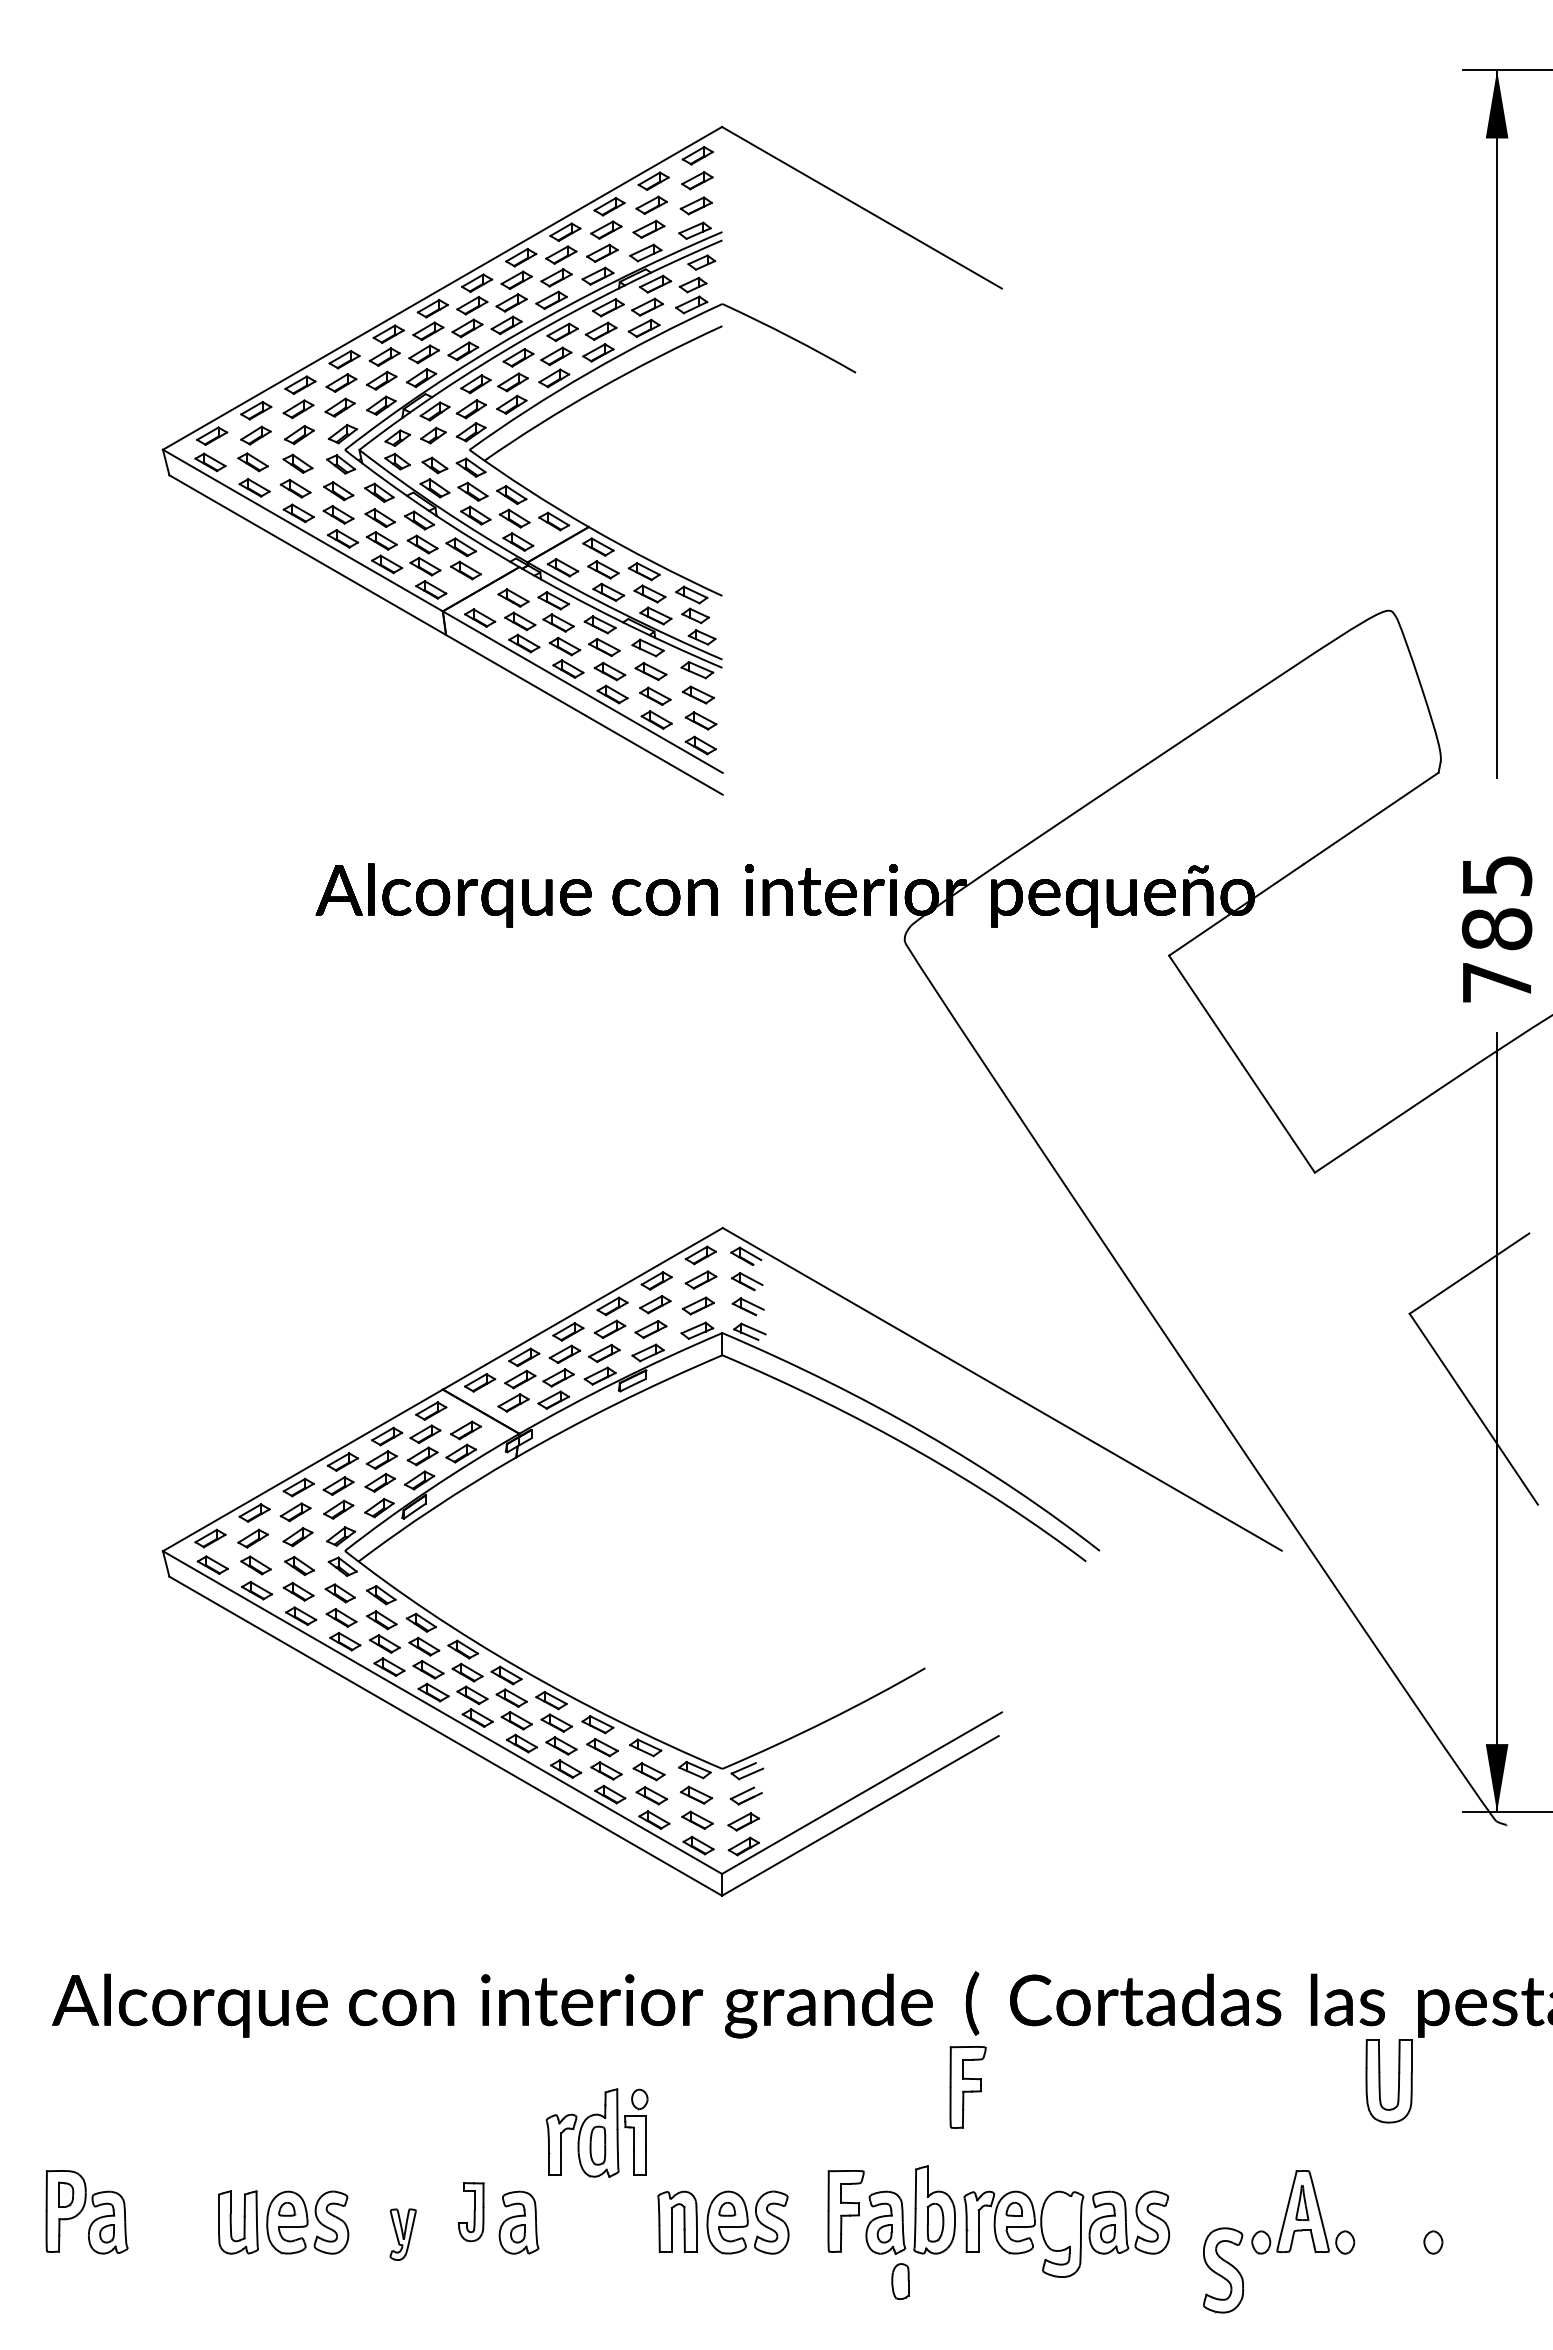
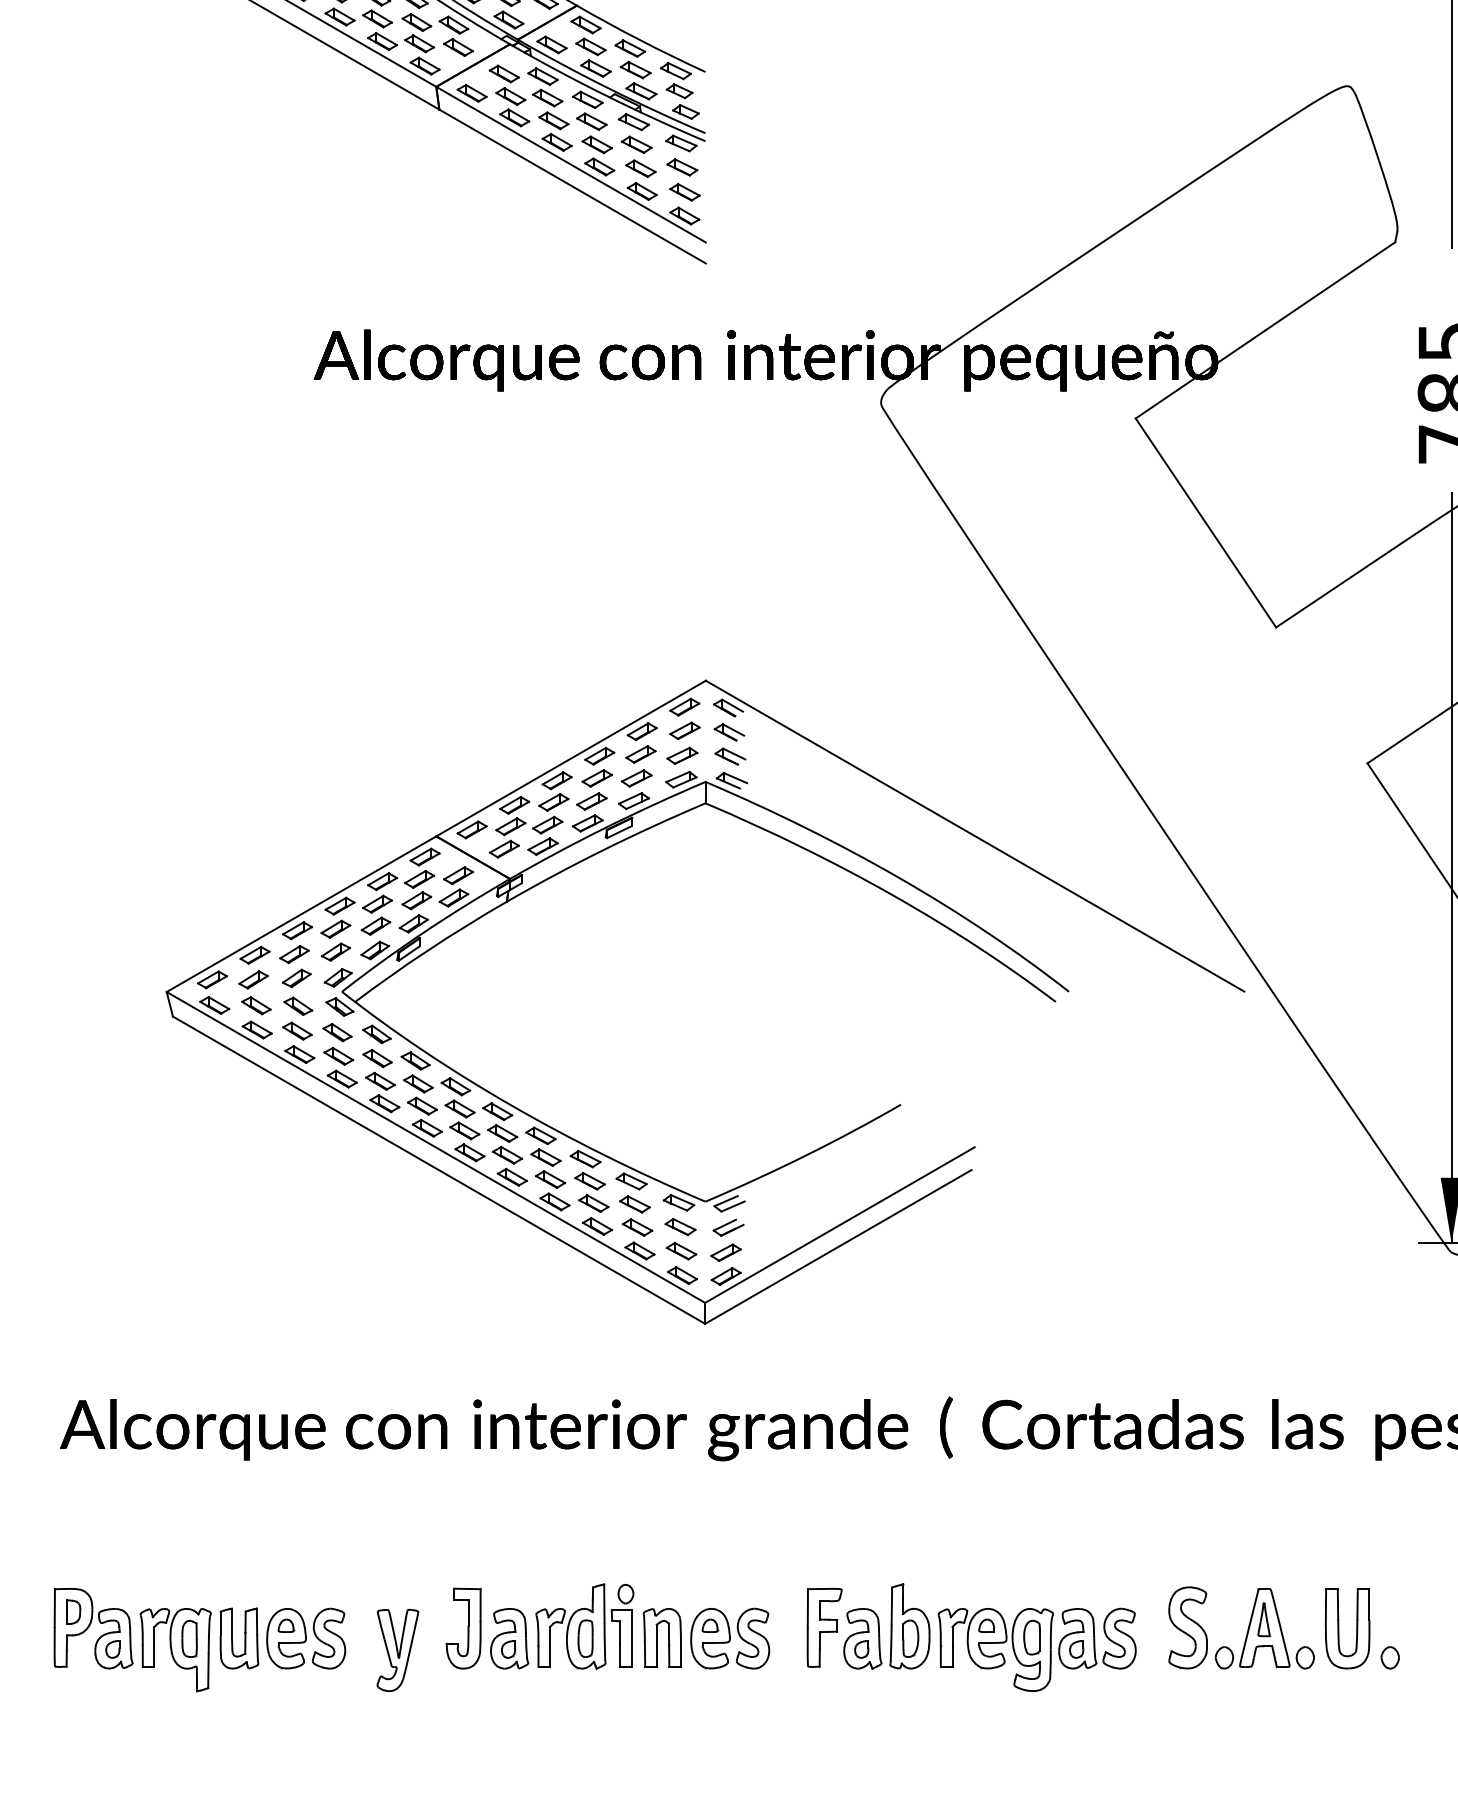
part: (1380, 2081) -> (1339, 1628), moved
part: (967, 2087) -> (941, 1508), removed
part: (596, 2132) -> (584, 1626), moved
part: (470, 2211) -> (462, 1627), size x1.43
part: (172, 2234) -> (175, 1650), added
part: (403, 2234) -> (398, 1650), size x1.67
part: (1223, 2270) -> (1188, 1627), moved
part: (900, 2281) -> (1032, 1637), moved

